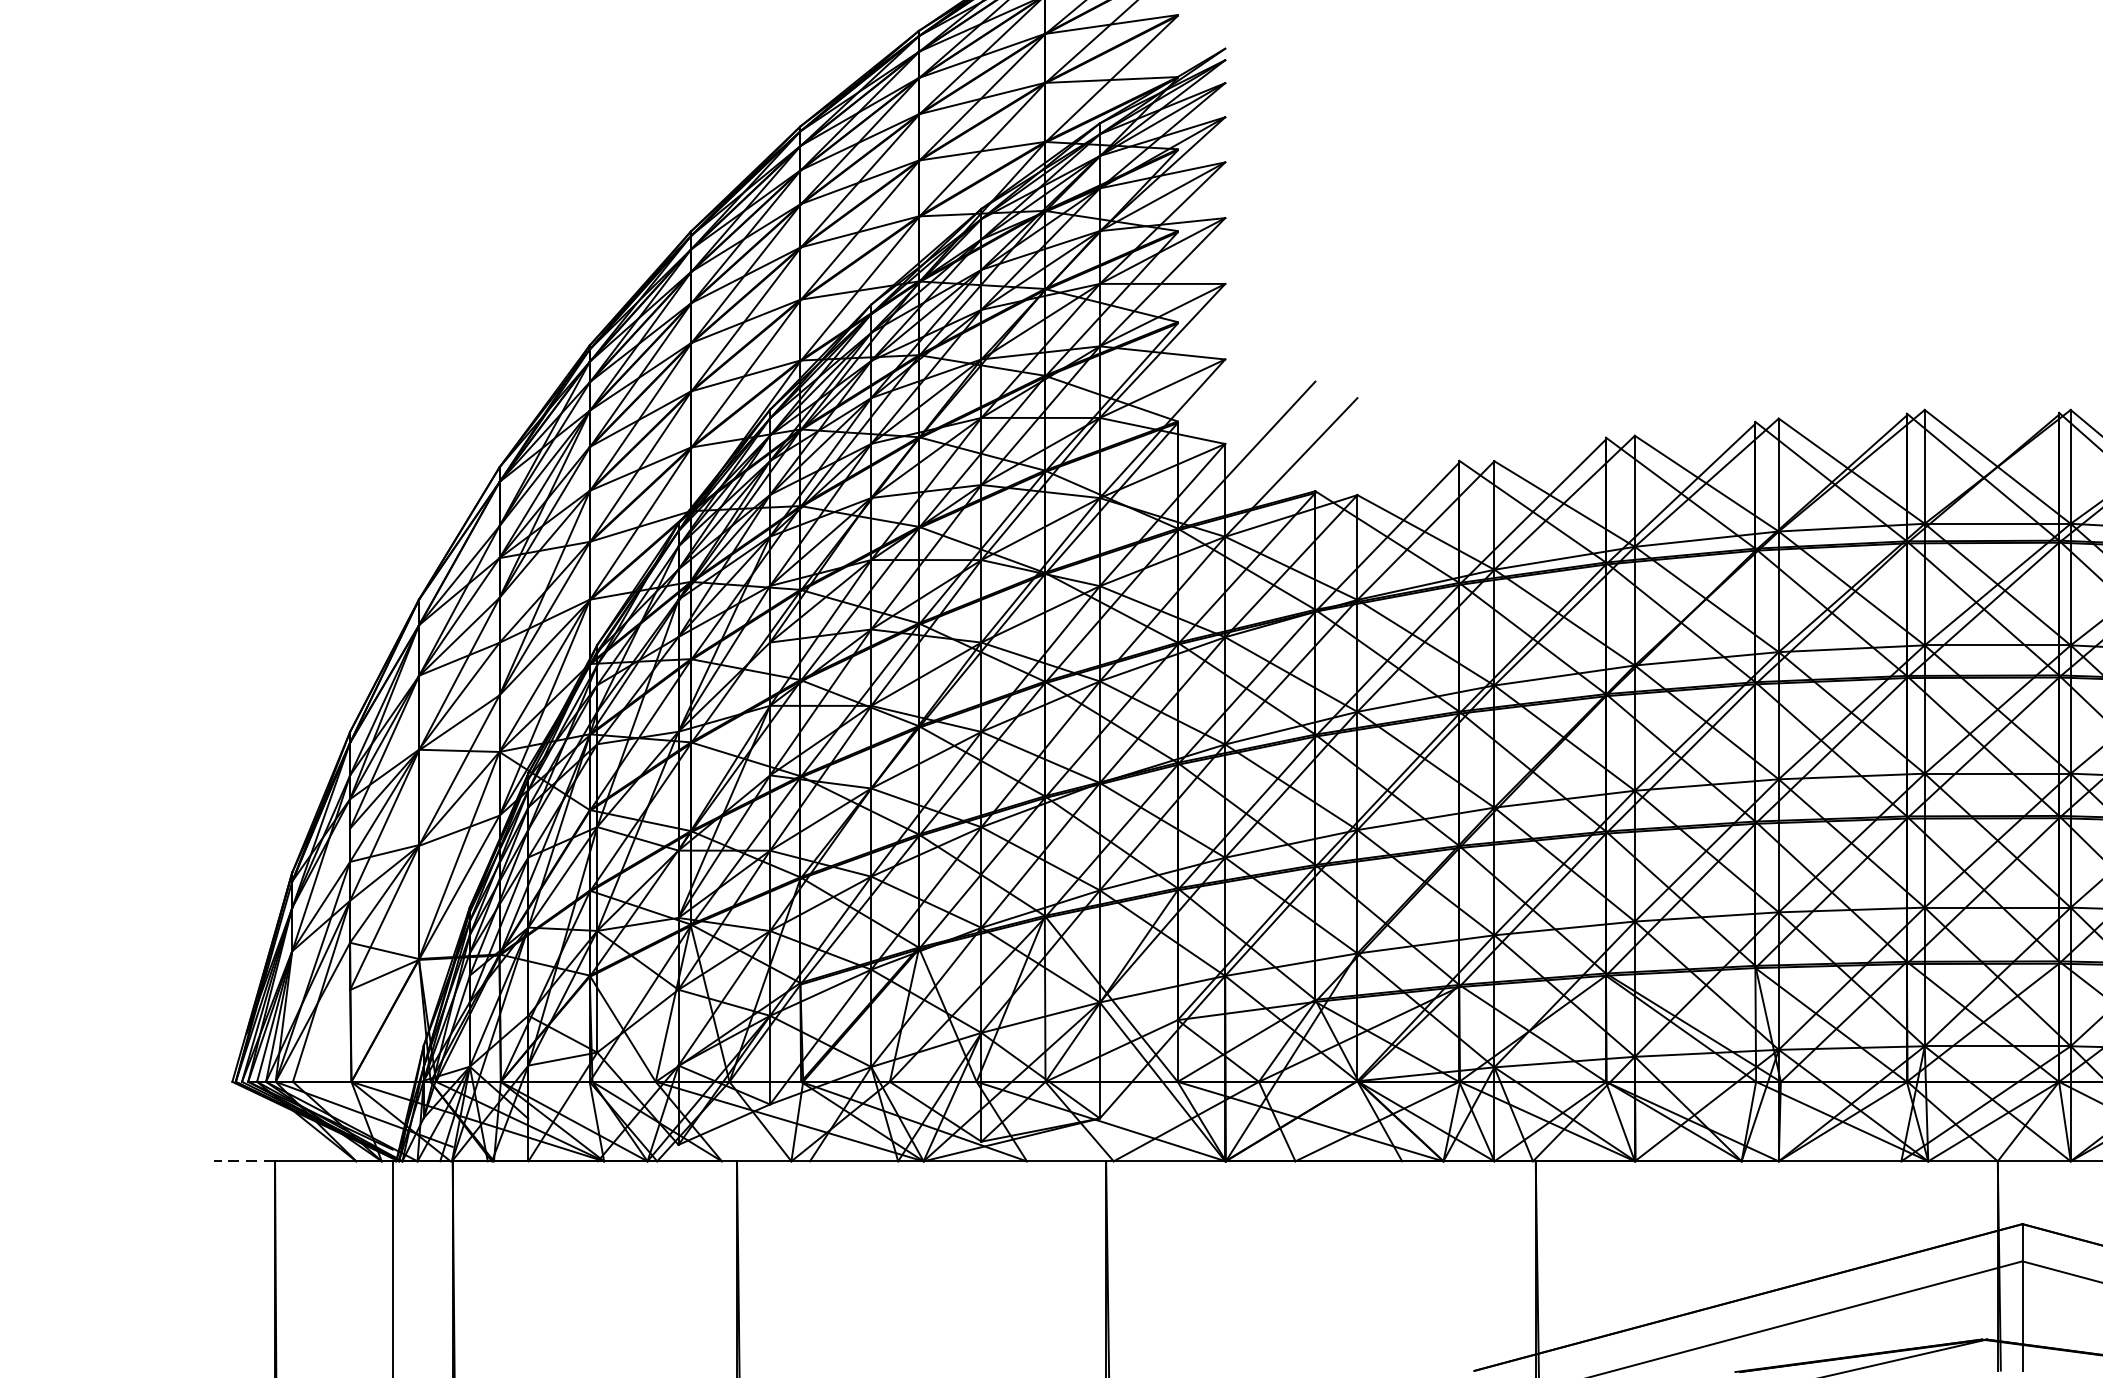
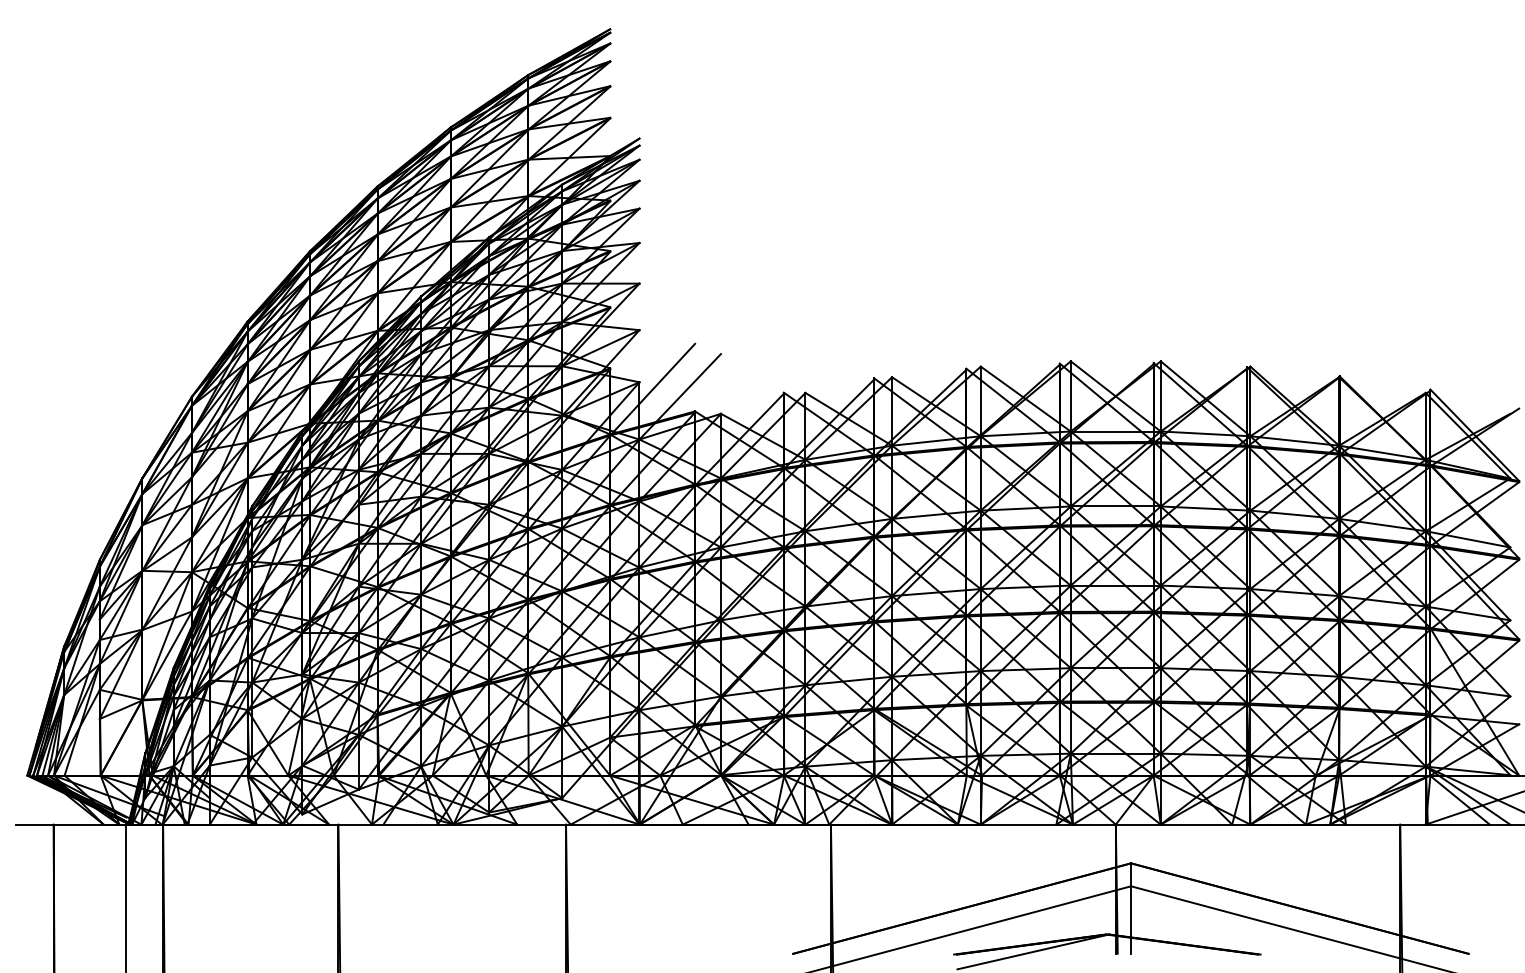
line: (244, 1161) -> (34, 824), dashed -> solid

